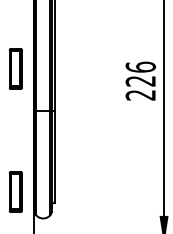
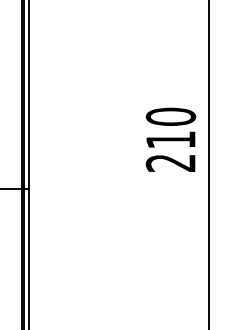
text: (140, 73) -> (170, 127), 226 -> 210

